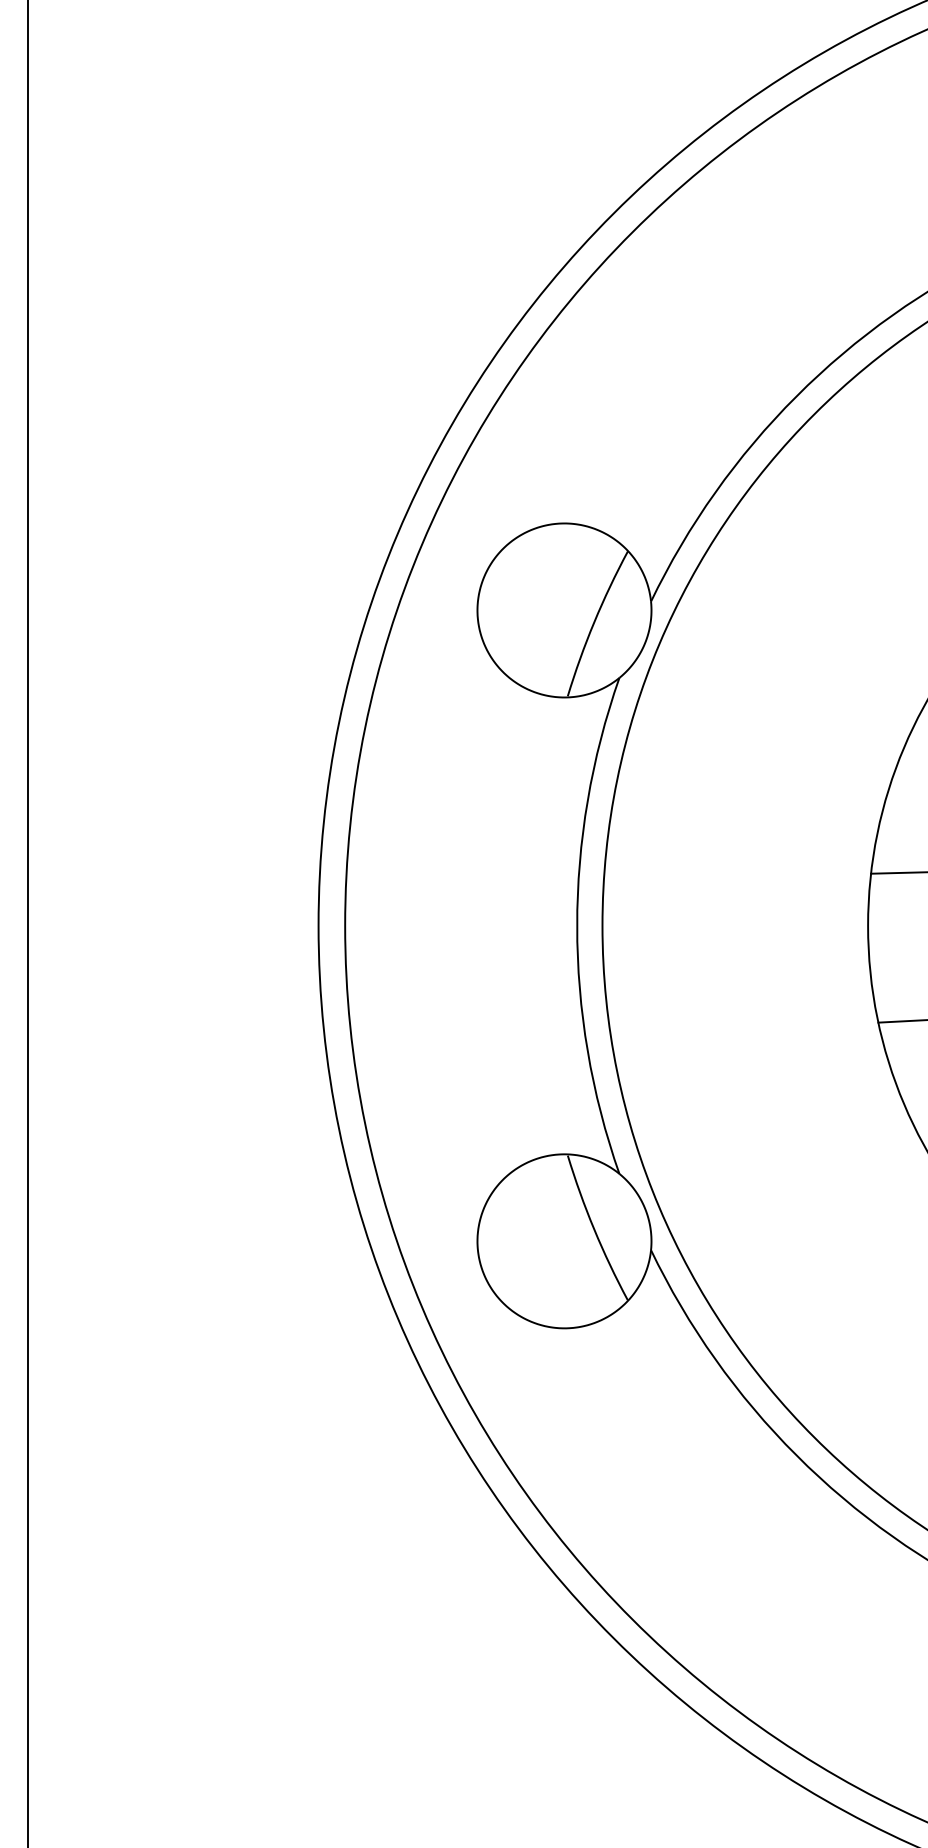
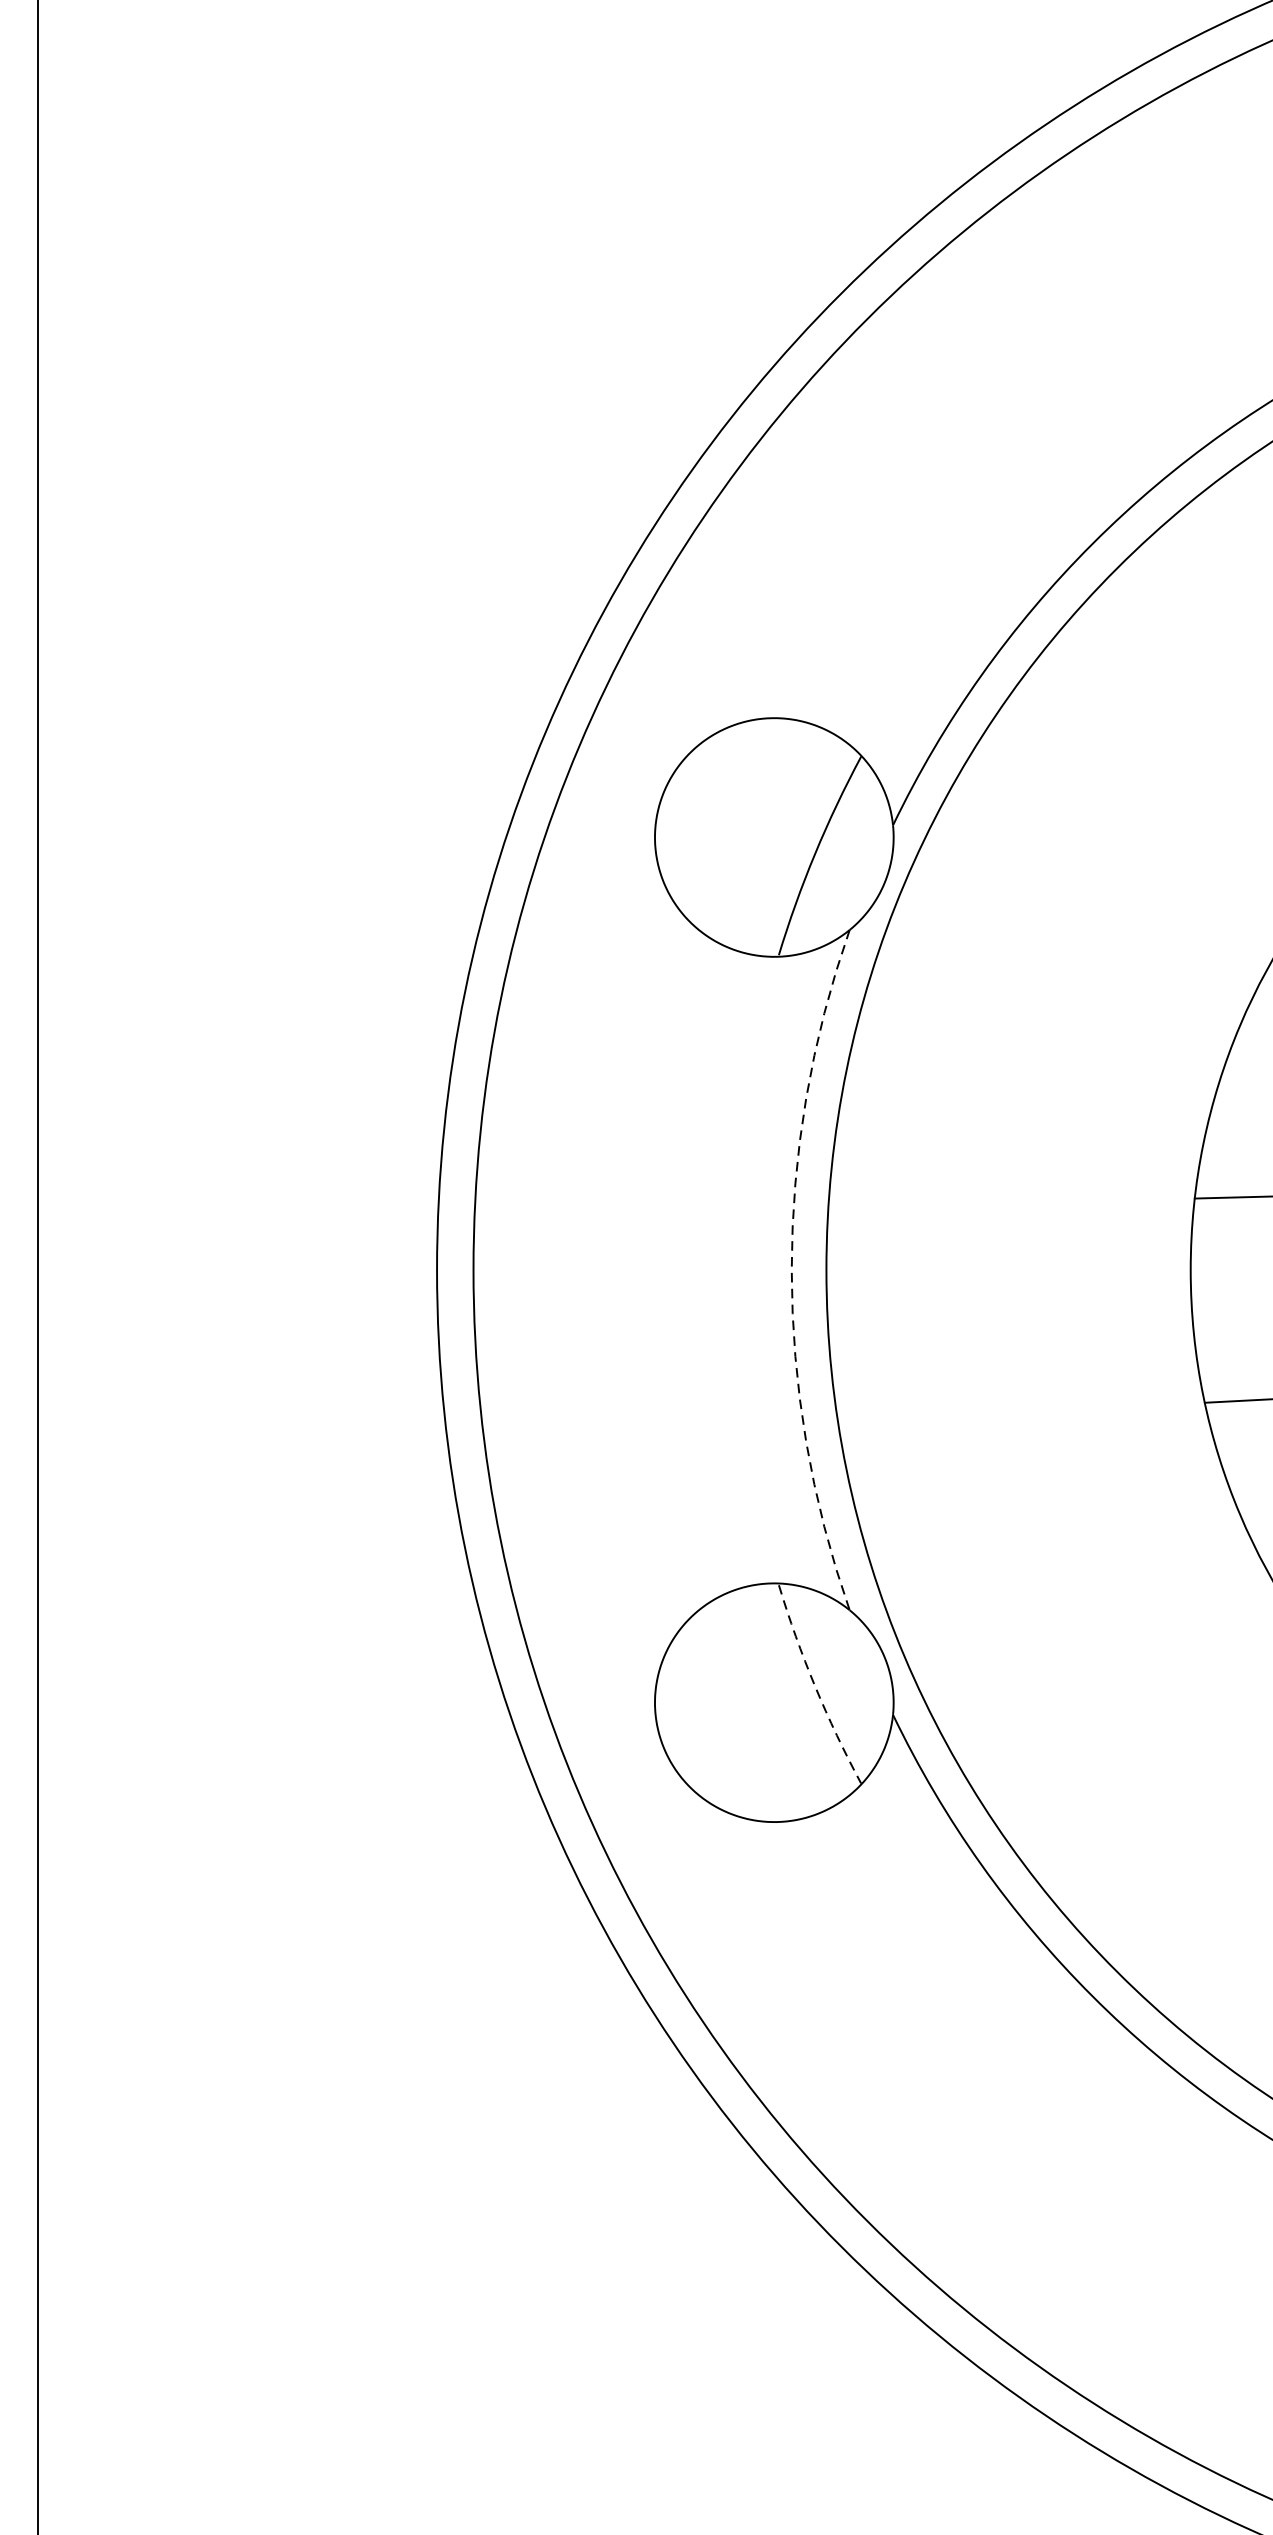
arc: (577, 925) -> (792, 1269), solid -> dashed
arc: (594, 1229) -> (815, 1686), solid -> dashed

